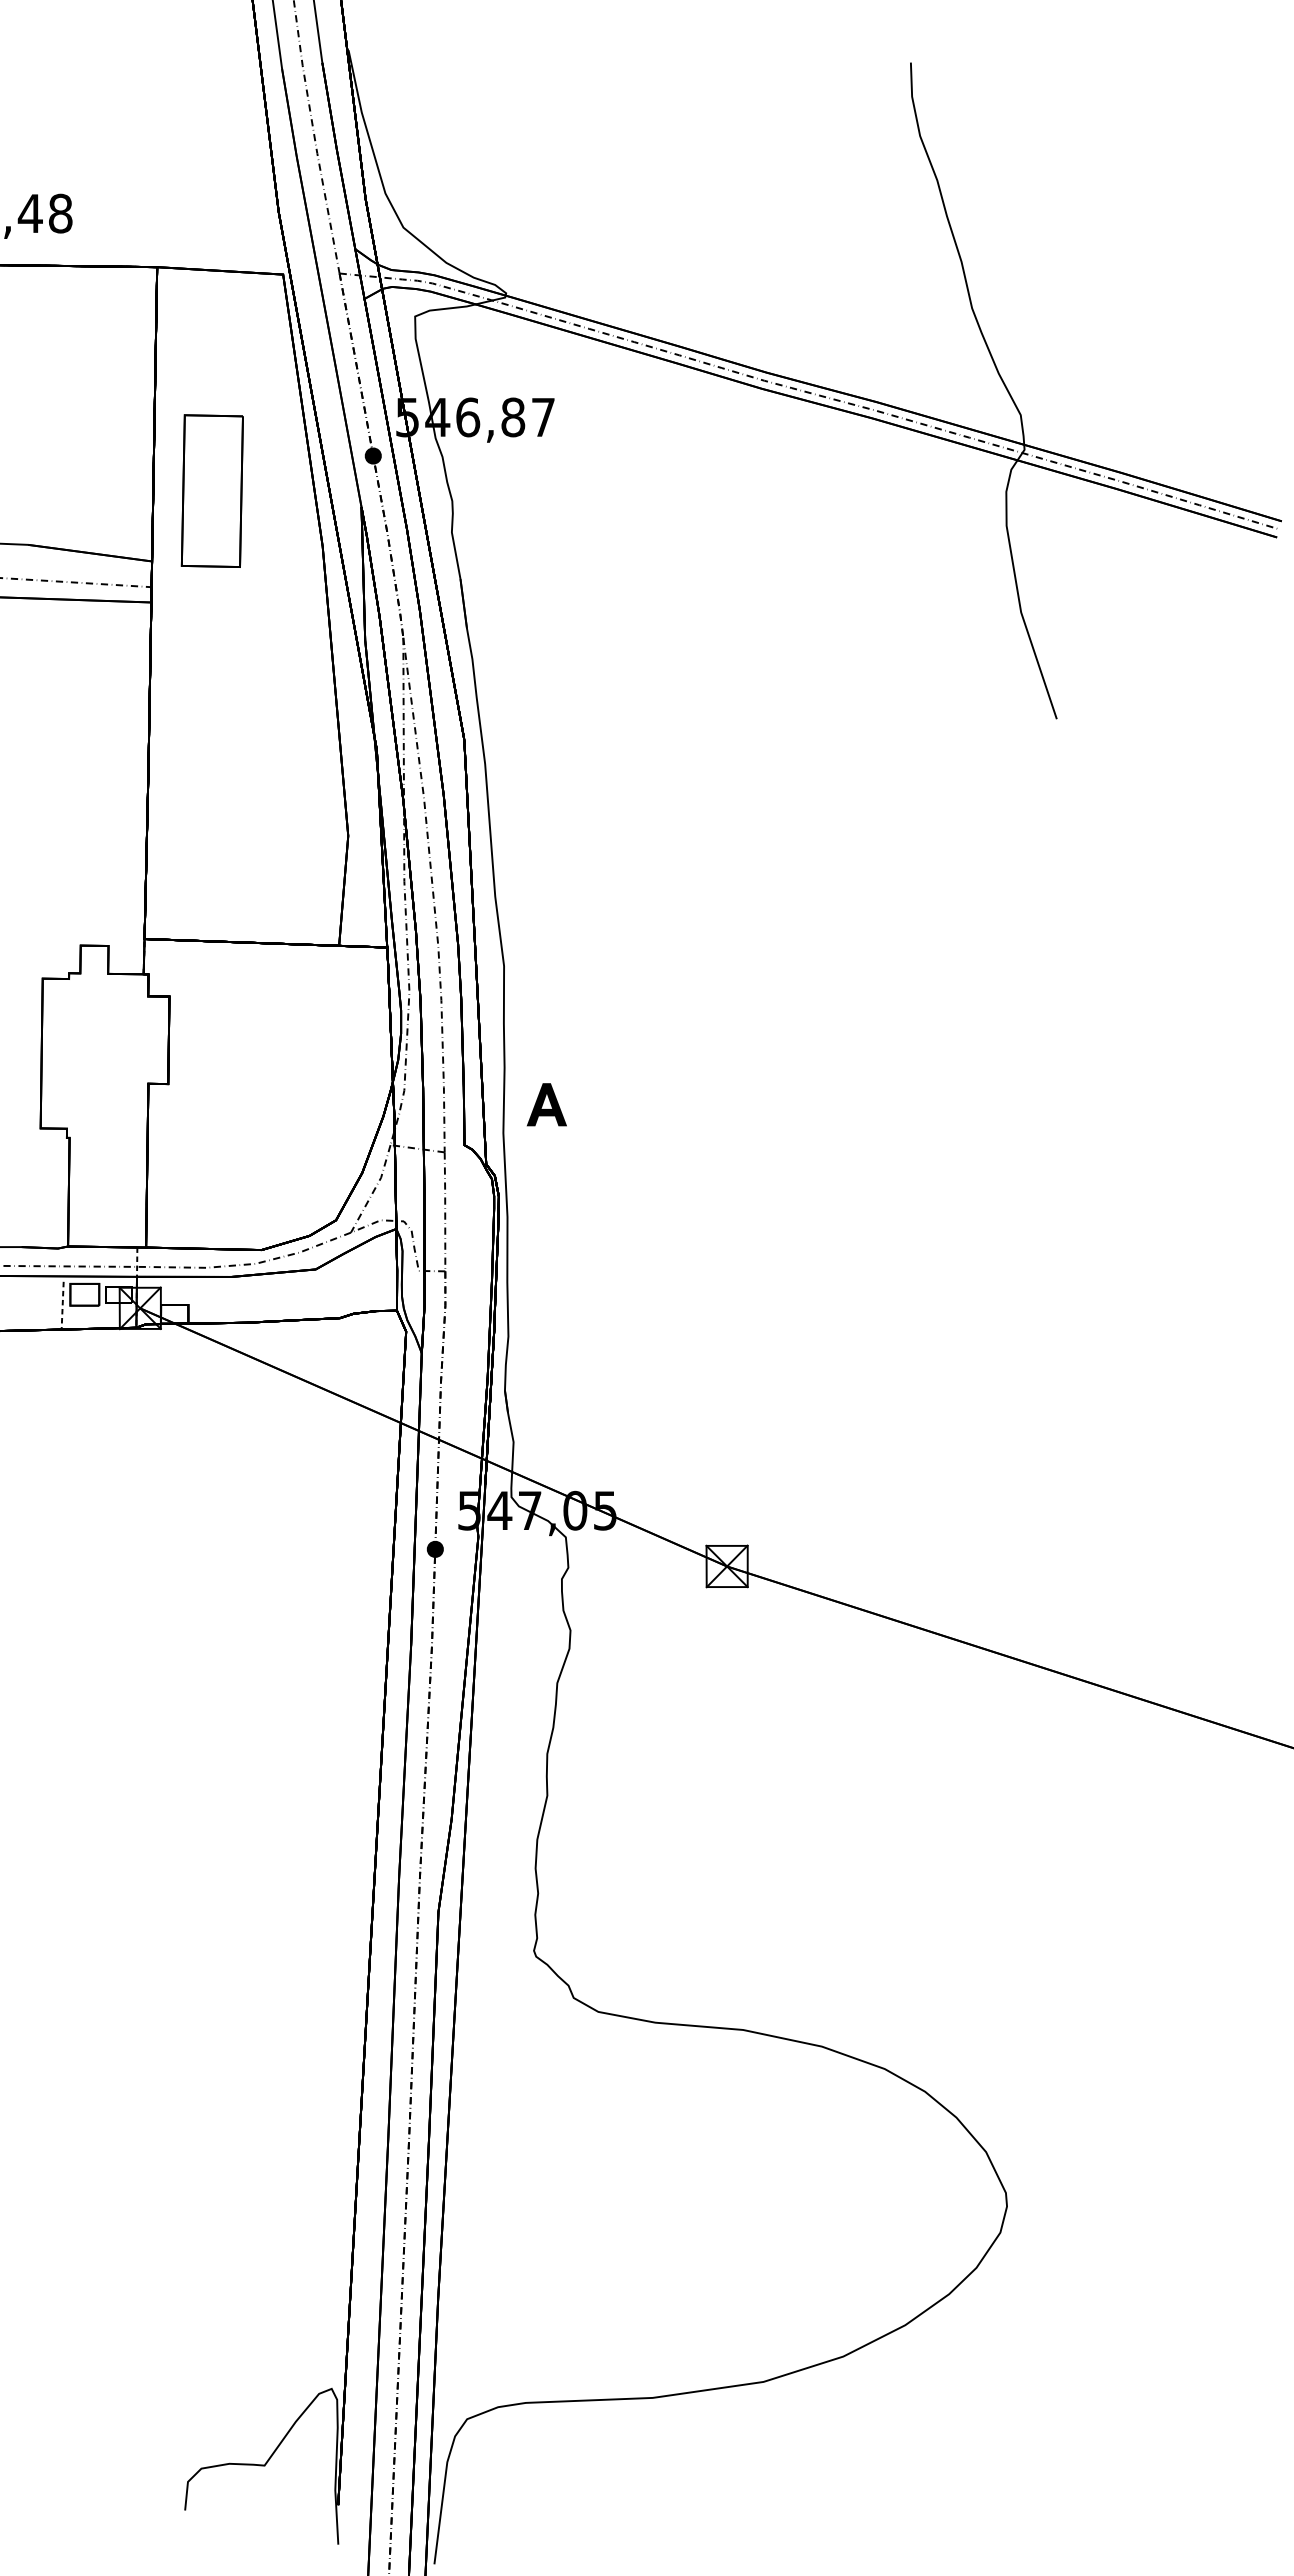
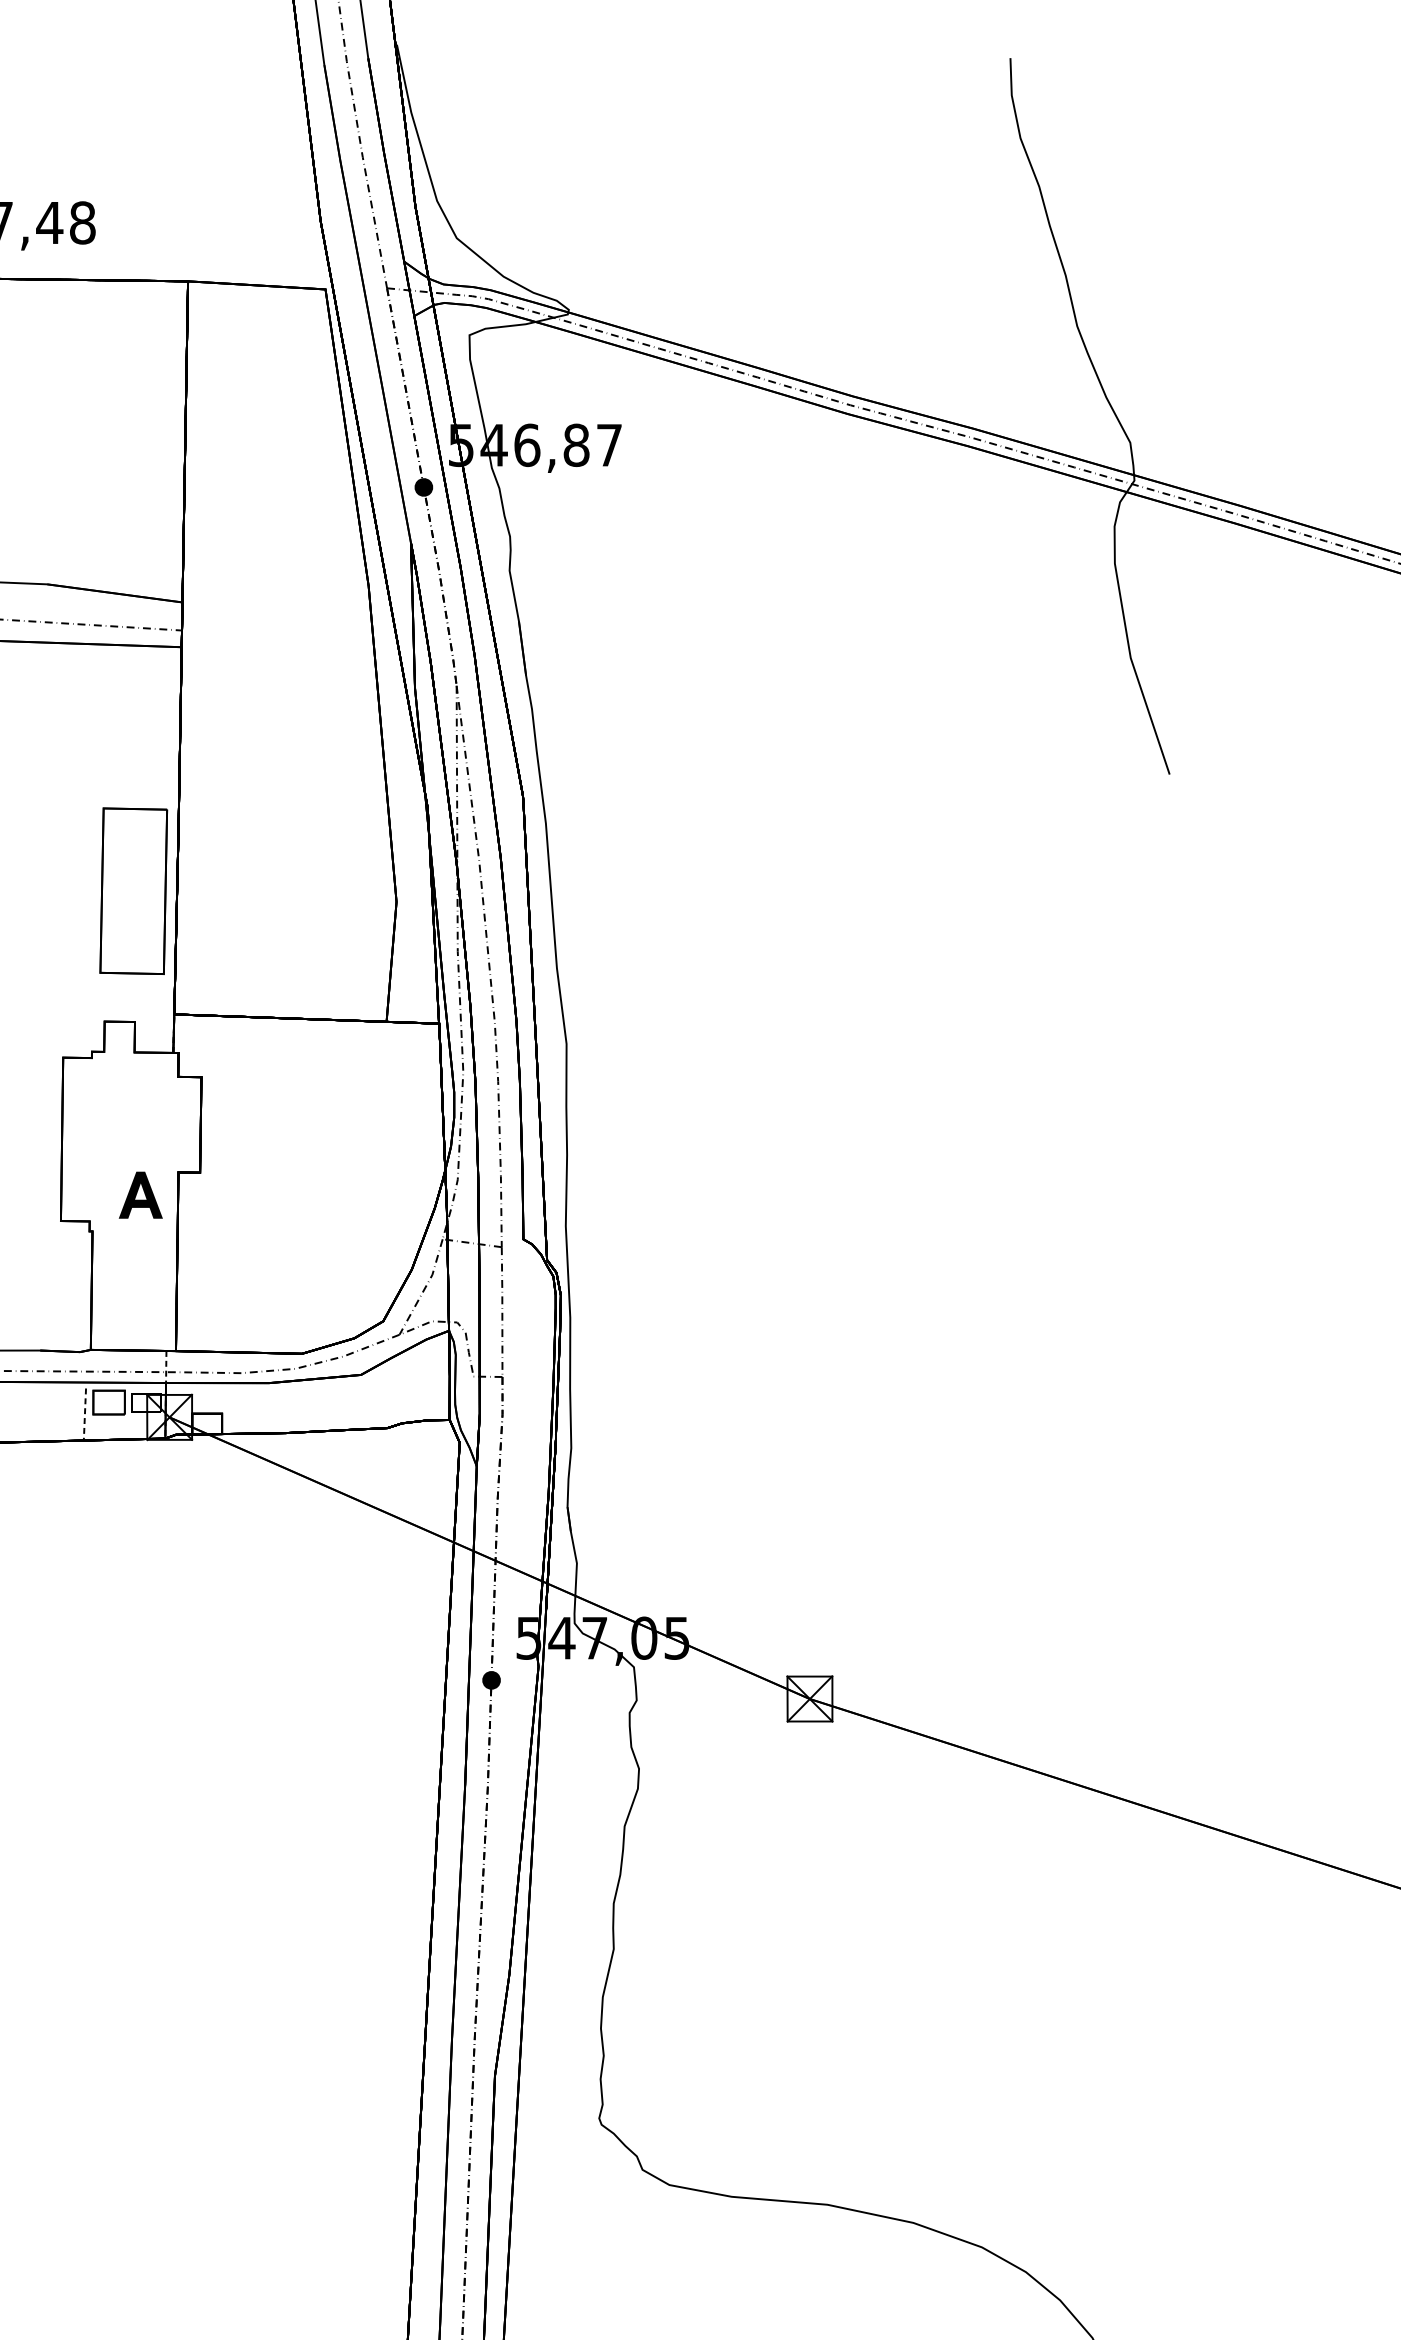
part: (211, 490) -> (132, 890), moved
part: (546, 1104) -> (140, 1194), moved

